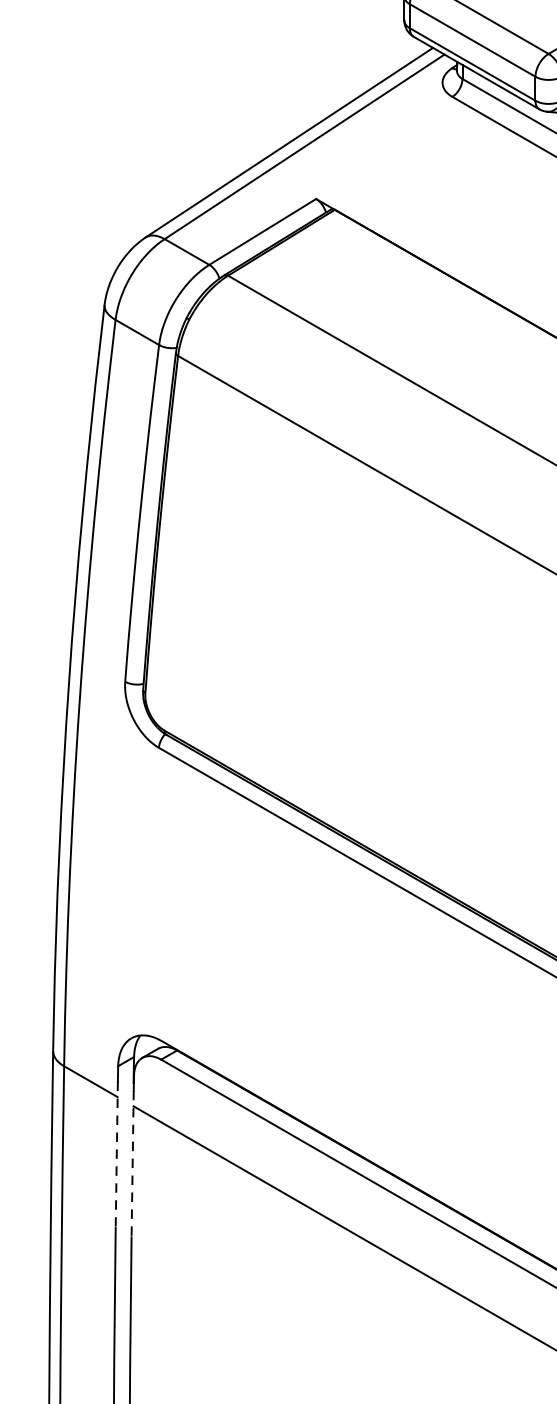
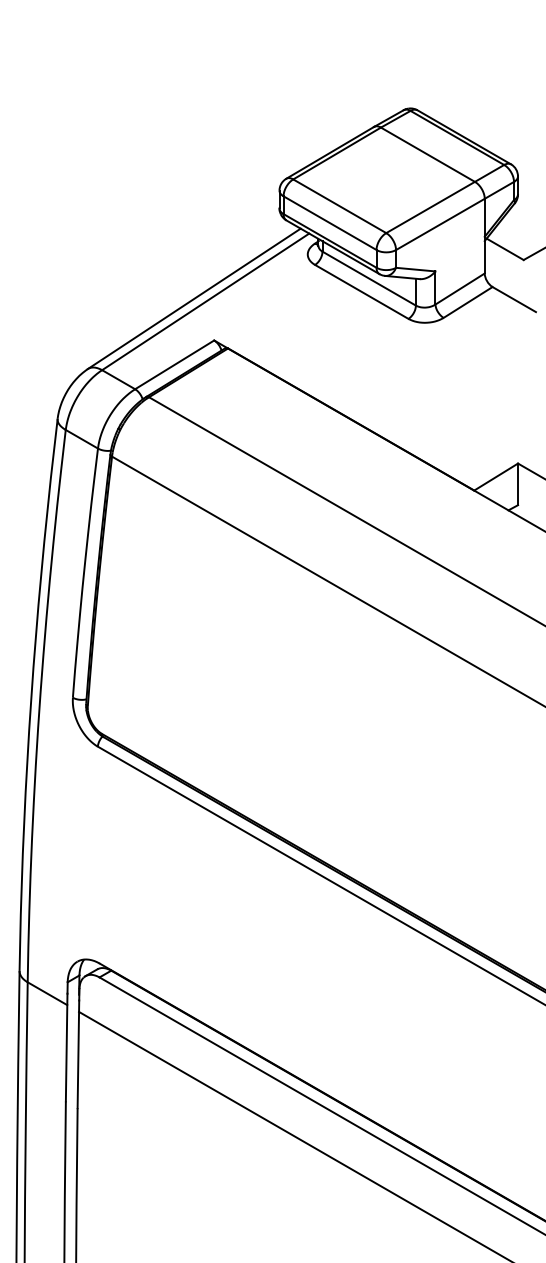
line: (116, 1154) -> (66, 1047), dashed -> solid
line: (132, 1163) -> (78, 1054), dashed -> solid

